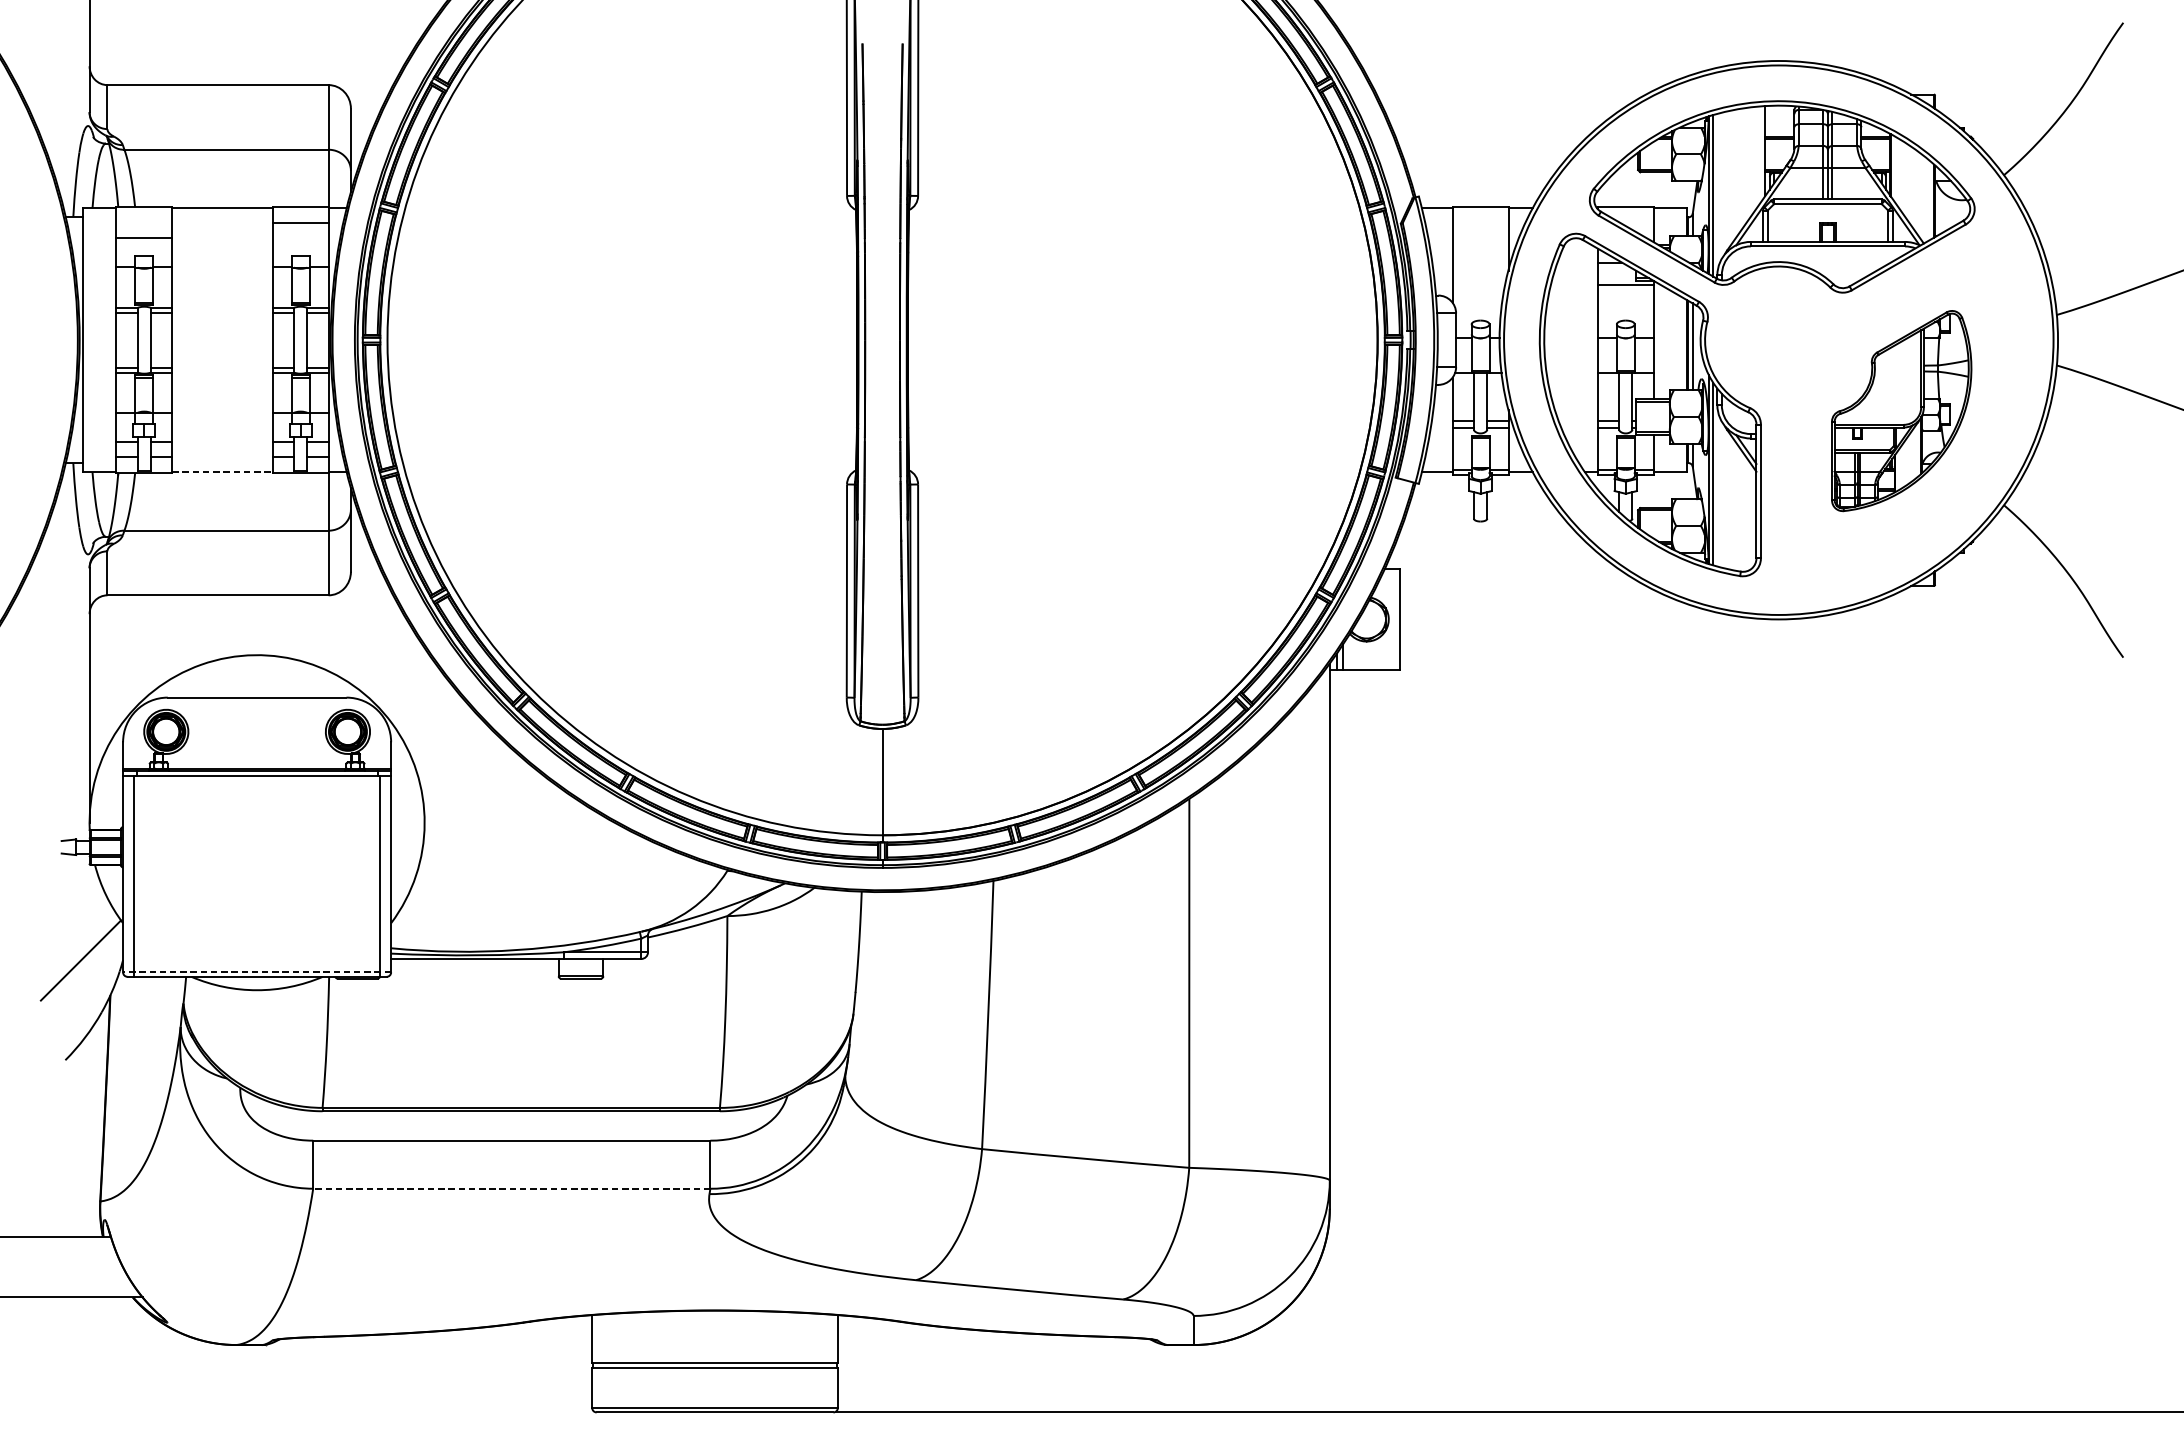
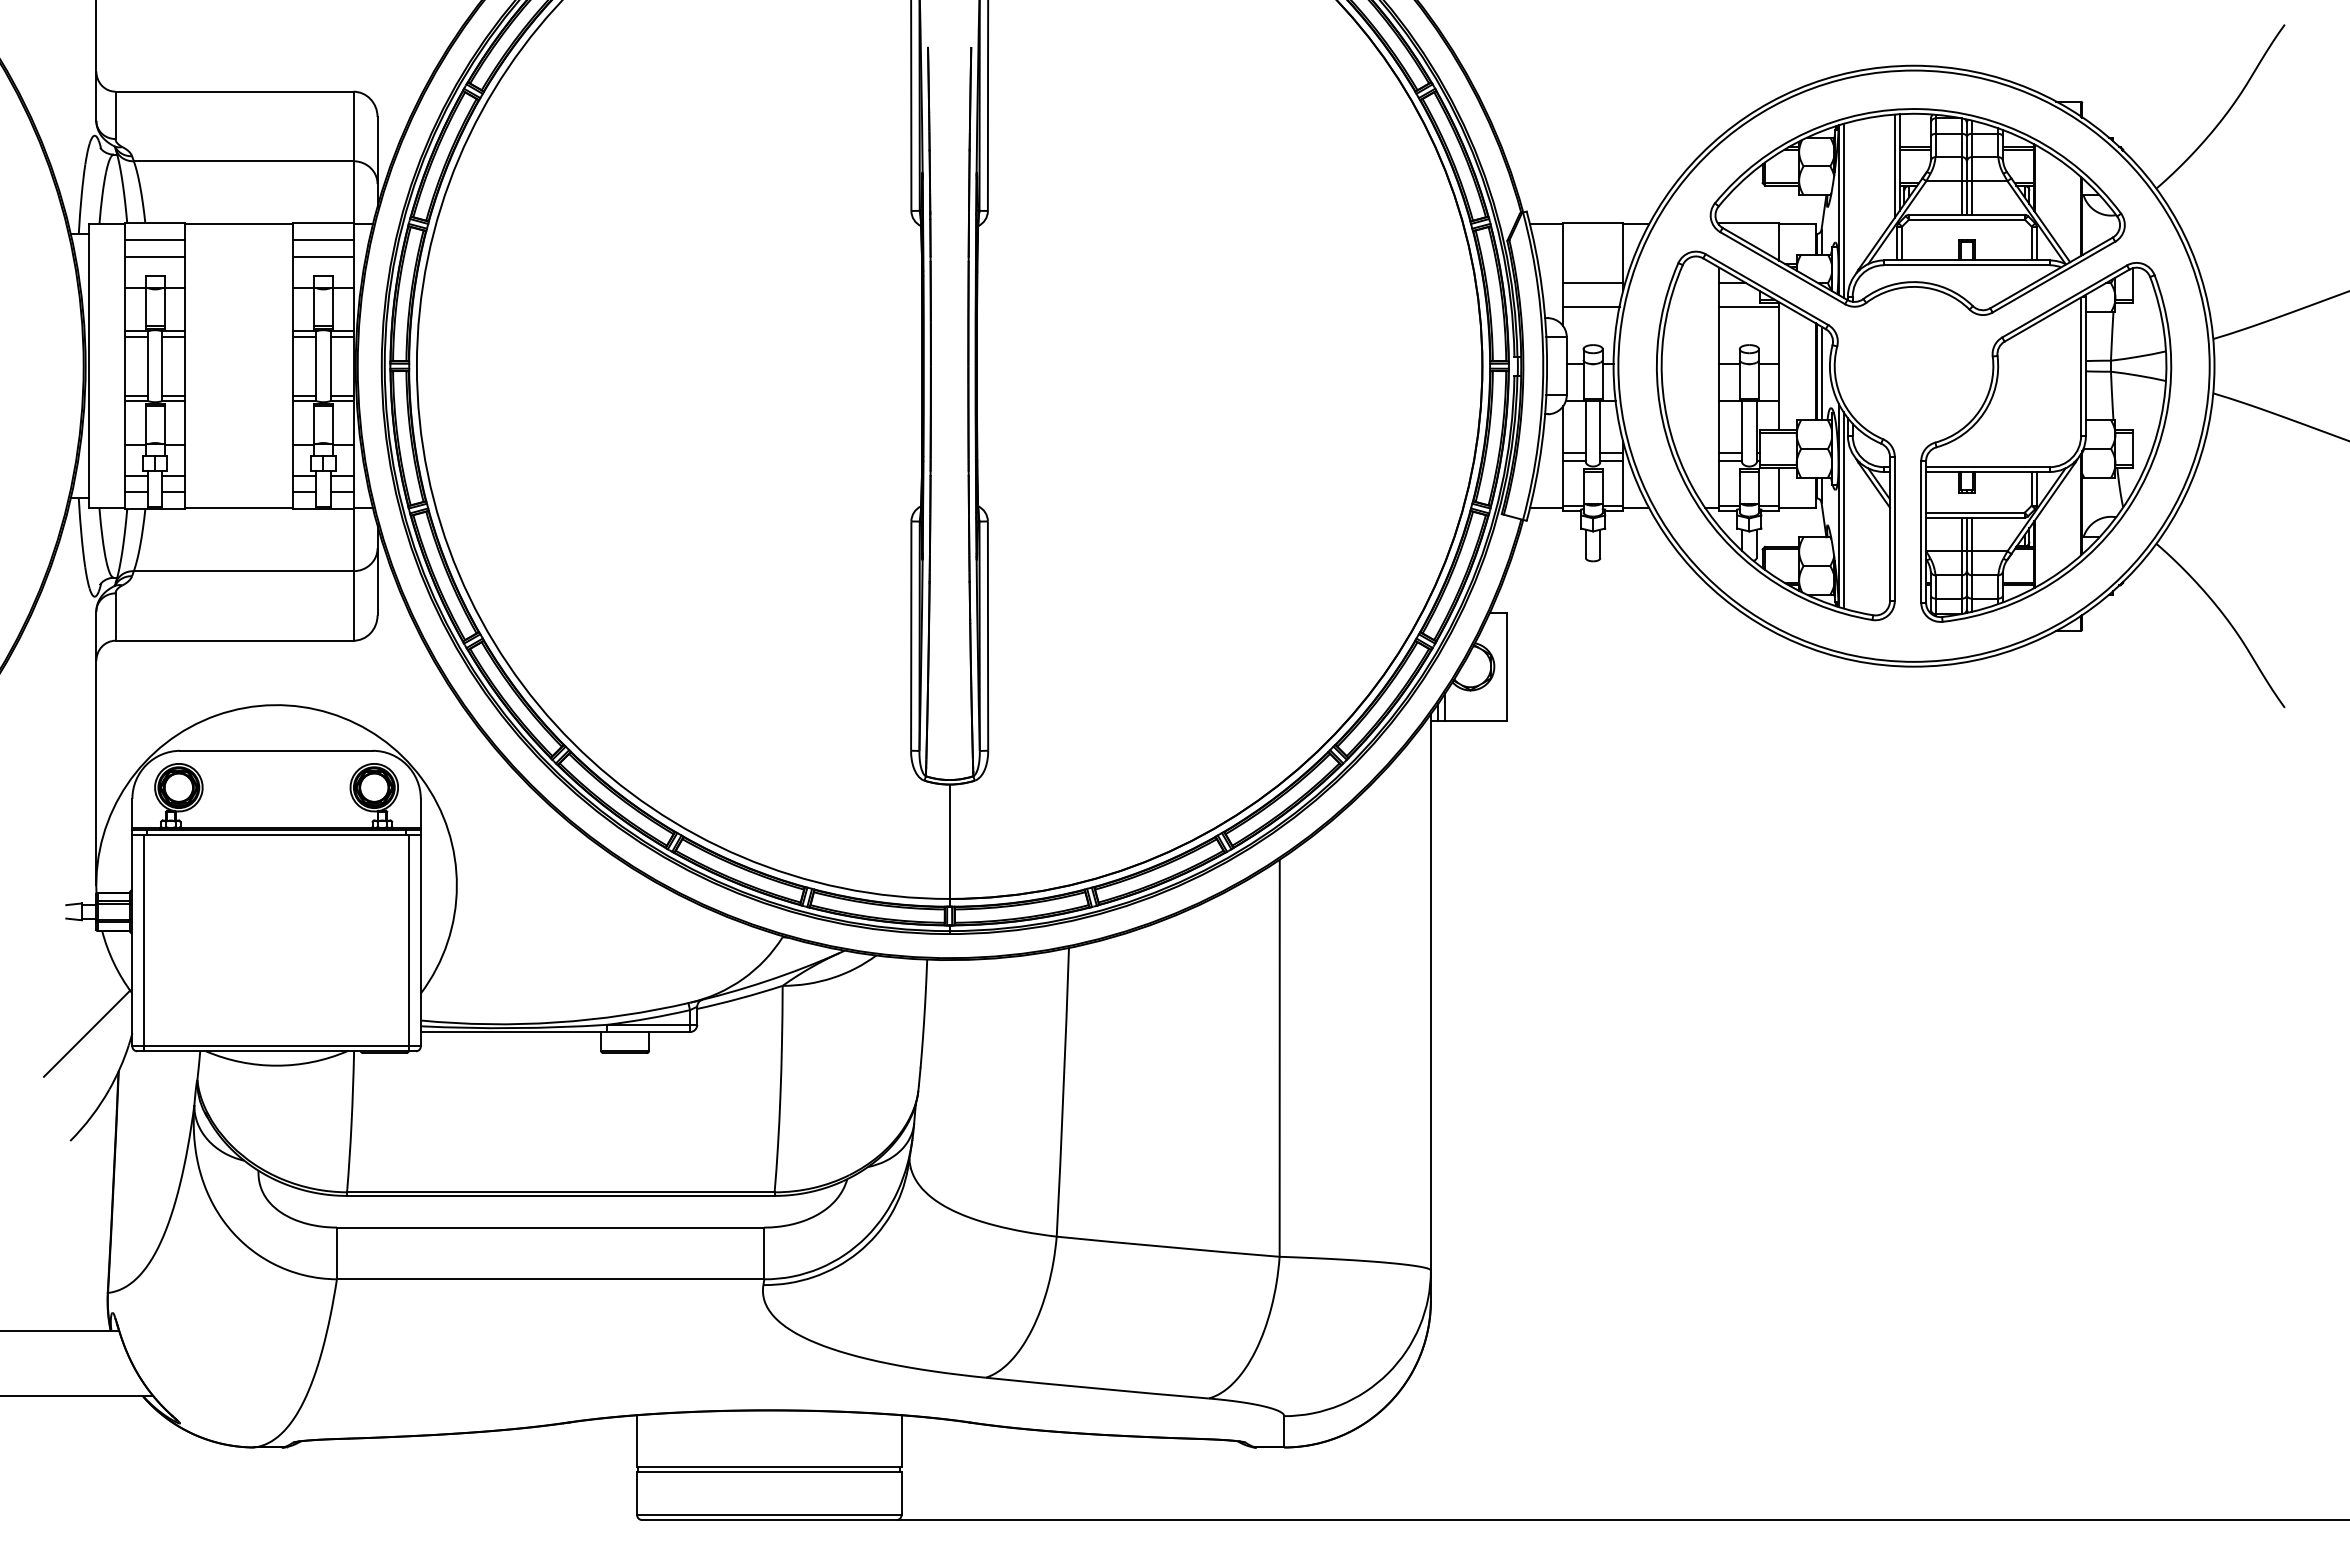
line: (1760, 153) -> (1894, 165), added
line: (144, 223) -> (155, 240), added
line: (300, 238) -> (323, 256), added
line: (1480, 262) -> (1593, 282), added
line: (1479, 285) -> (1591, 307), added
part: (1901, 411) -> (2046, 442), size x1.67
line: (222, 472) -> (239, 508), dashed -> solid
line: (257, 972) -> (276, 1046), dashed -> solid
line: (511, 1188) -> (550, 1279), dashed -> solid

